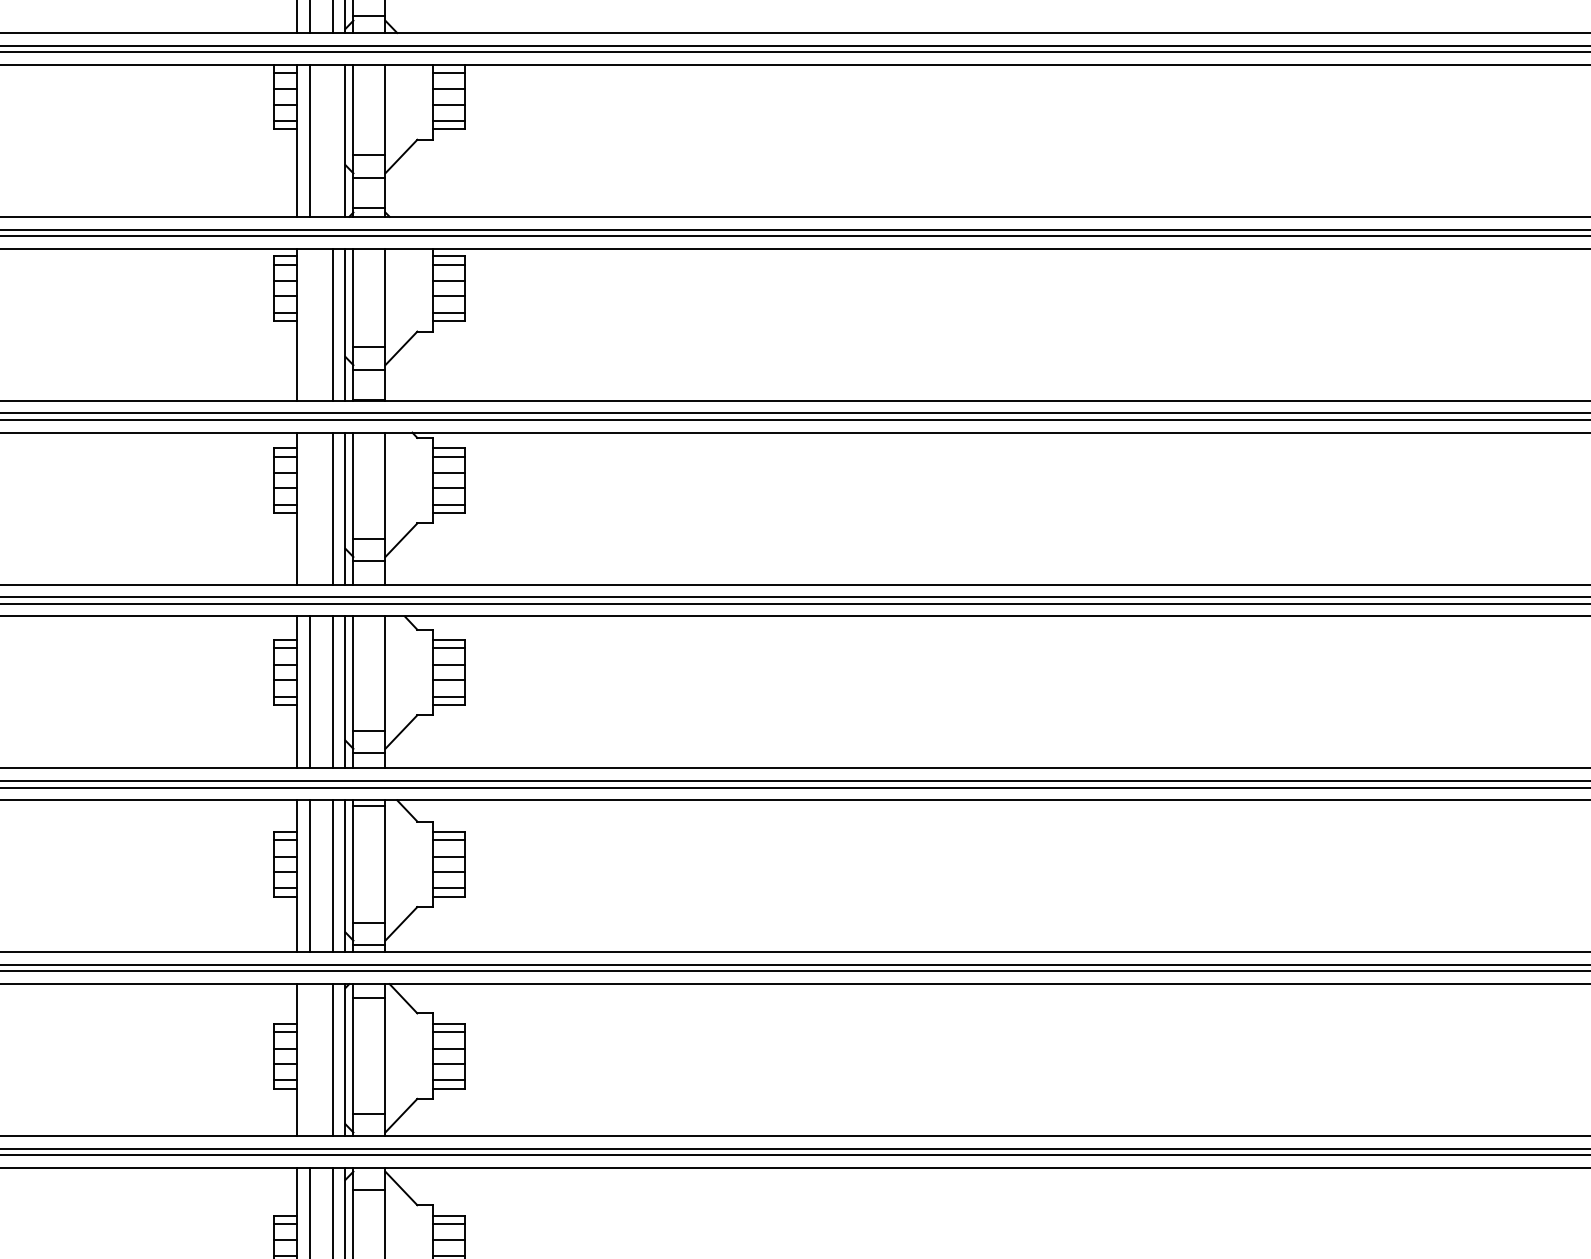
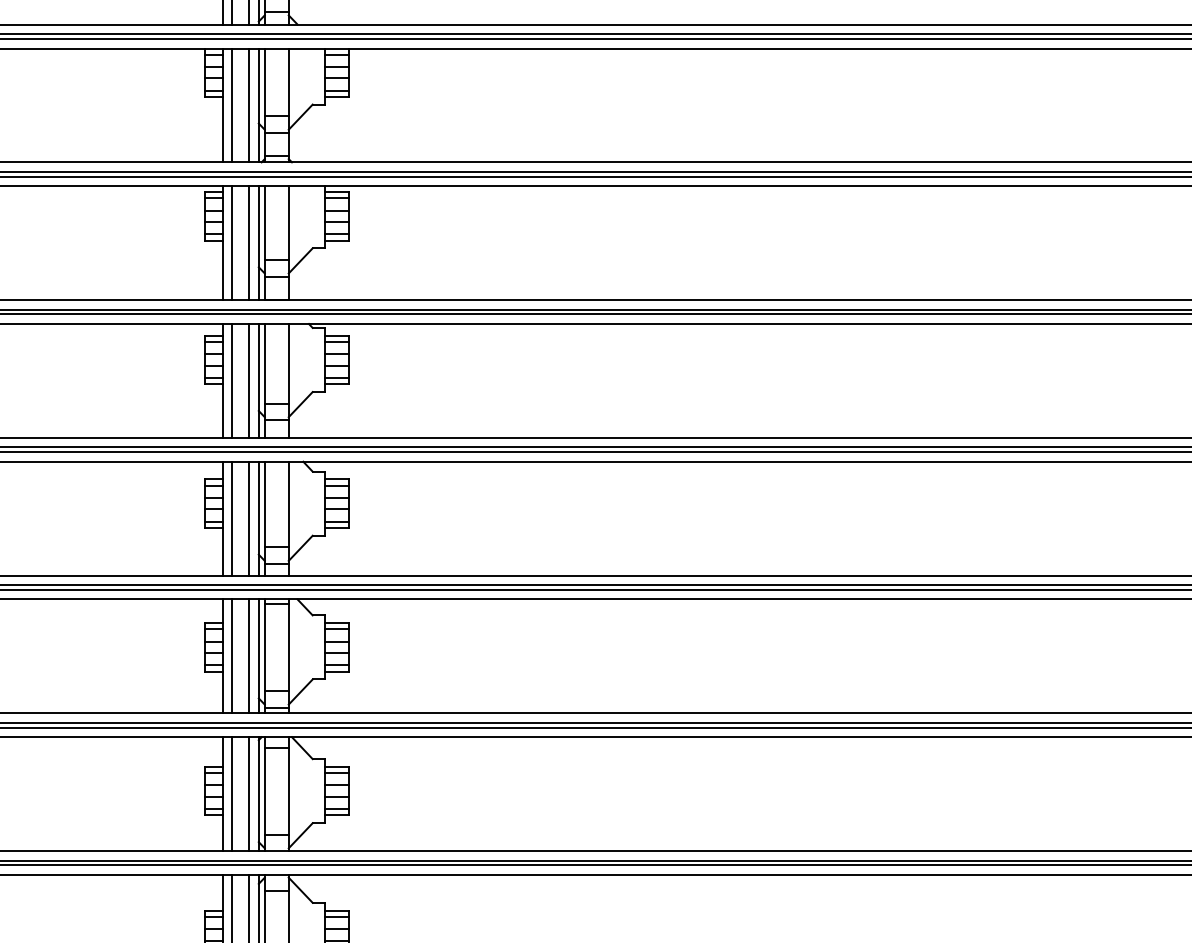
line: (332, 140) -> (249, 105), added
line: (310, 324) -> (232, 242), added
line: (310, 508) -> (232, 380), added
line: (310, 1060) -> (232, 794), added

